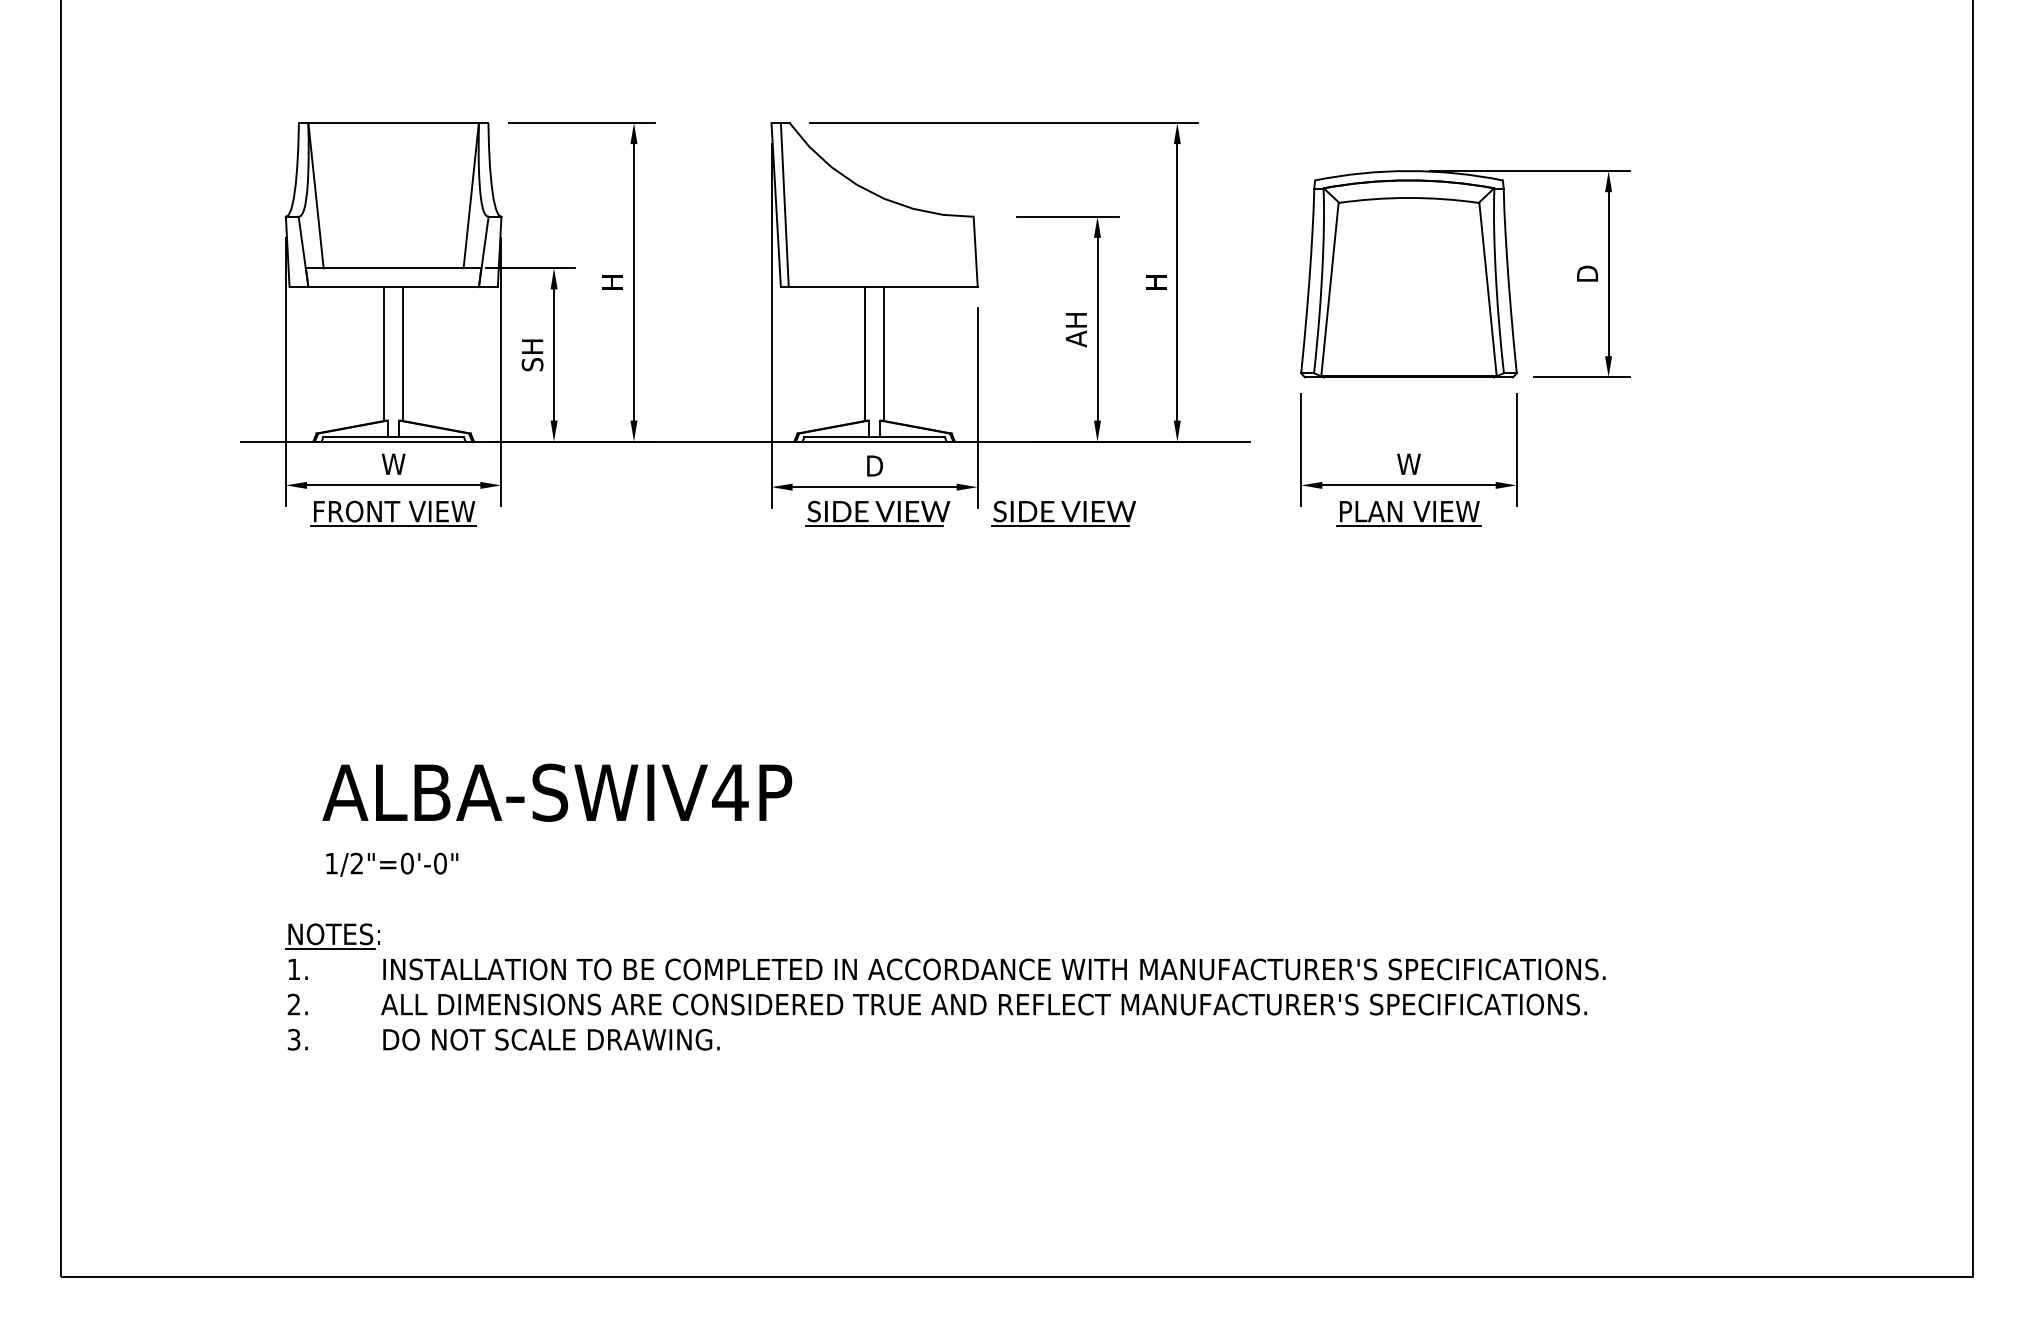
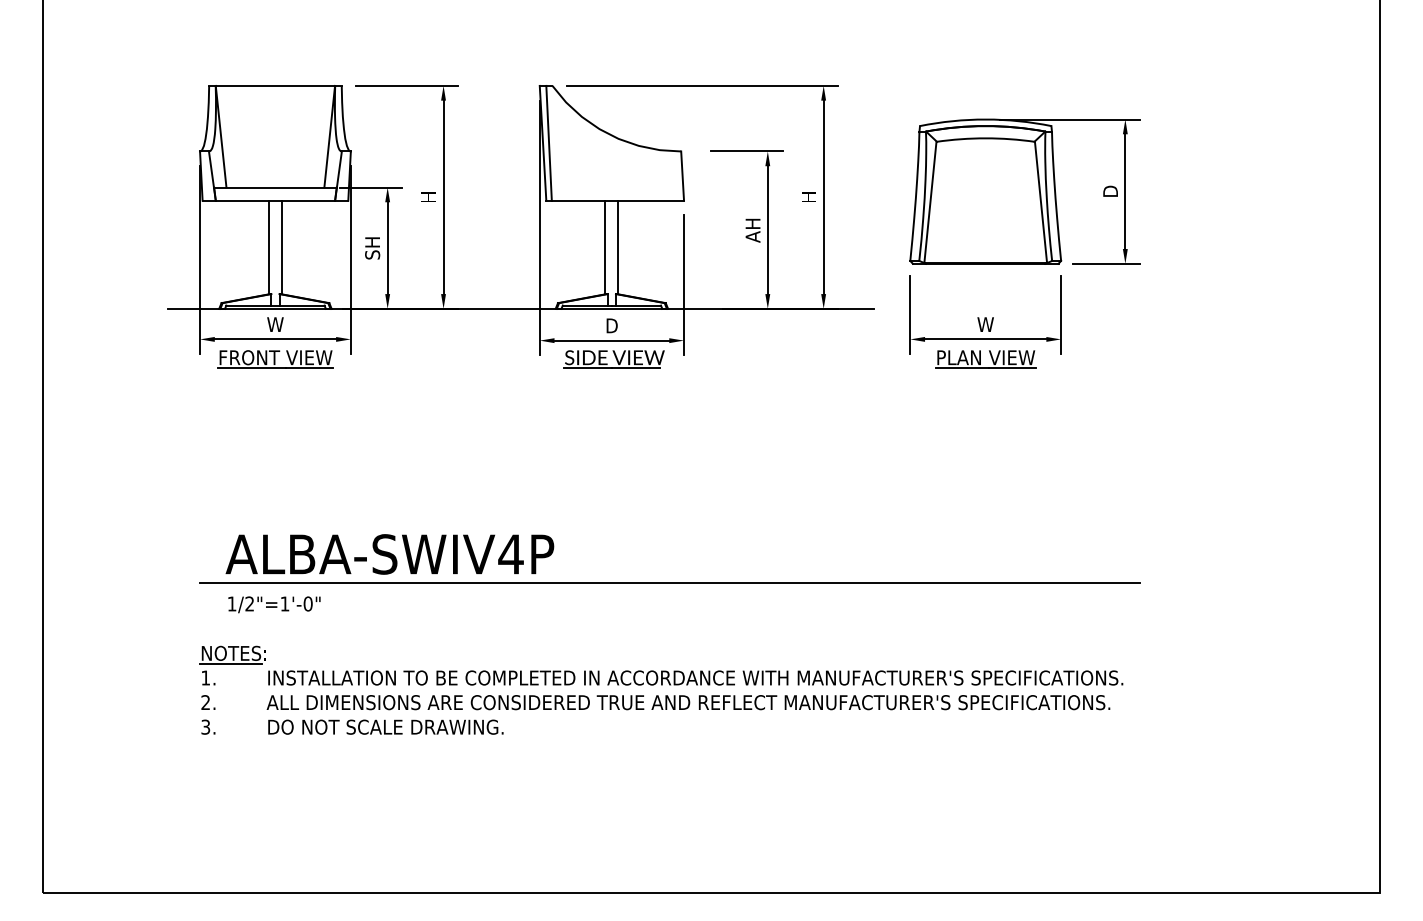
part: (1062, 514) -> (743, 359), removed
line: (958, 834) -> (670, 583), added
text: (406, 862) -> (284, 603), 1/2"=0'-0" -> 1/2"=1'-0"

